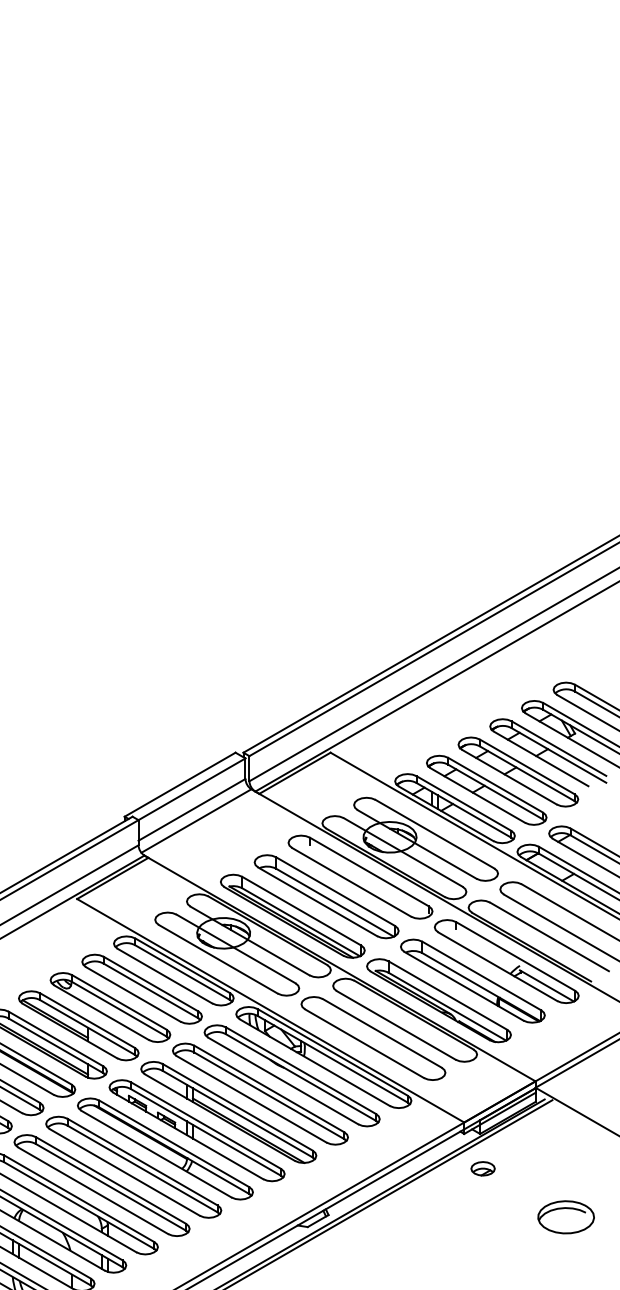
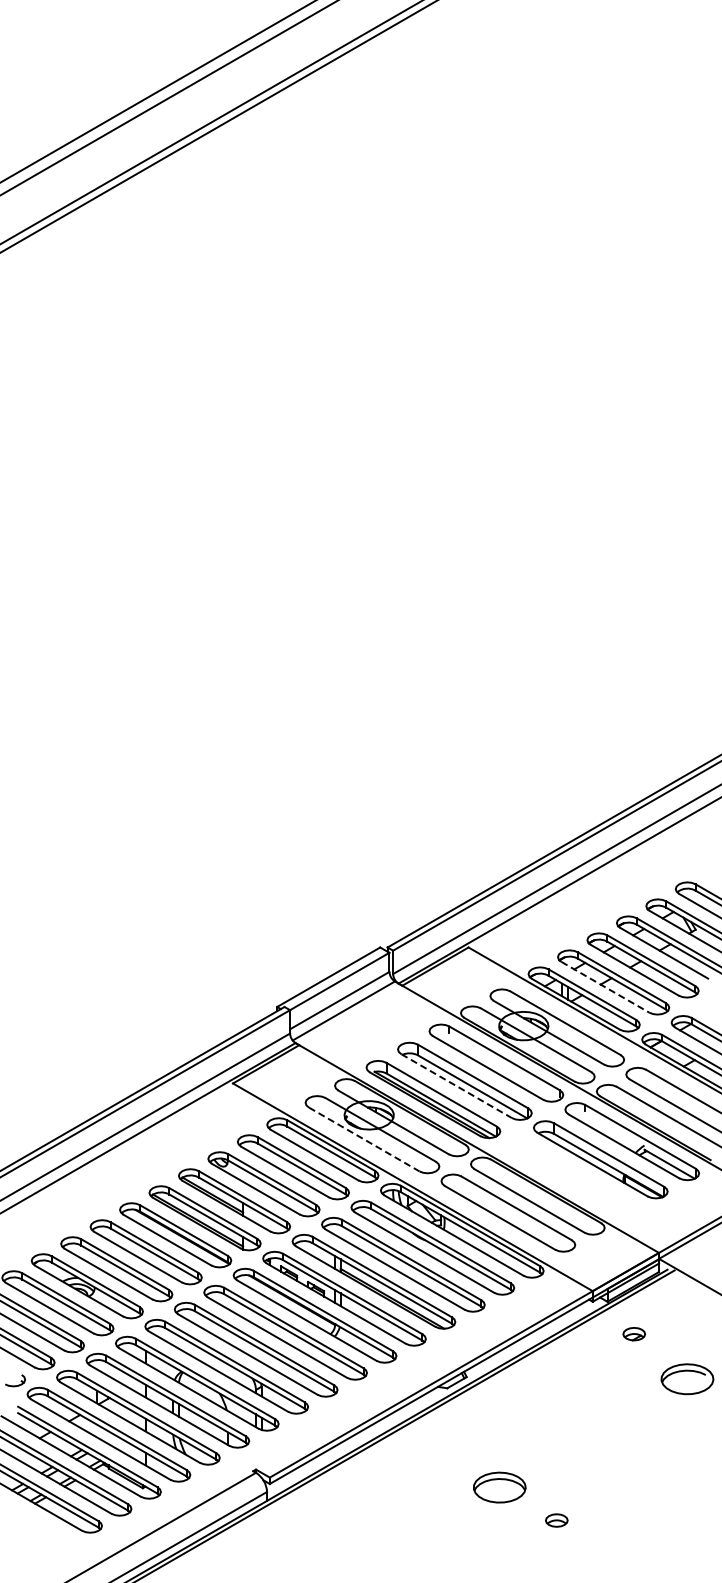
line: (477, 795) -> (605, 987), solid -> dashed
line: (317, 902) -> (456, 1086), solid -> dashed
line: (218, 959) -> (364, 1139), solid -> dashed
part: (439, 1000) -> (569, 1177), removed
part: (482, 1169) -> (633, 1334), moved

